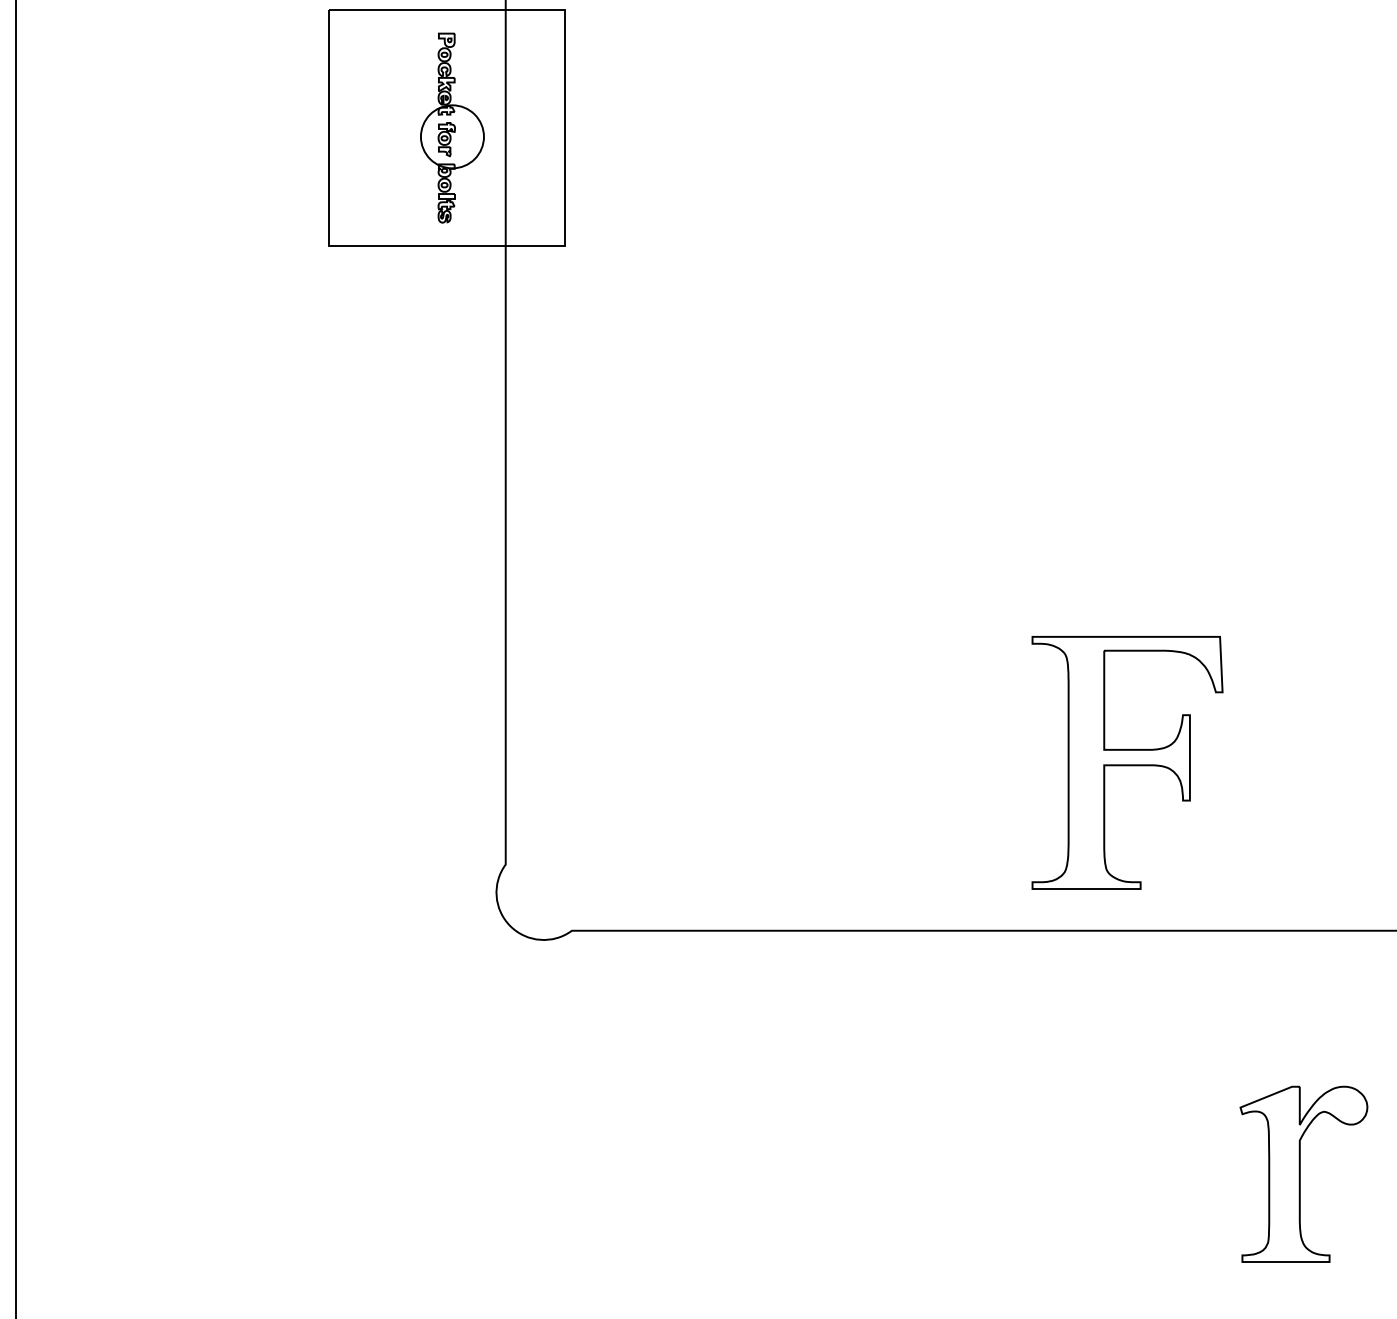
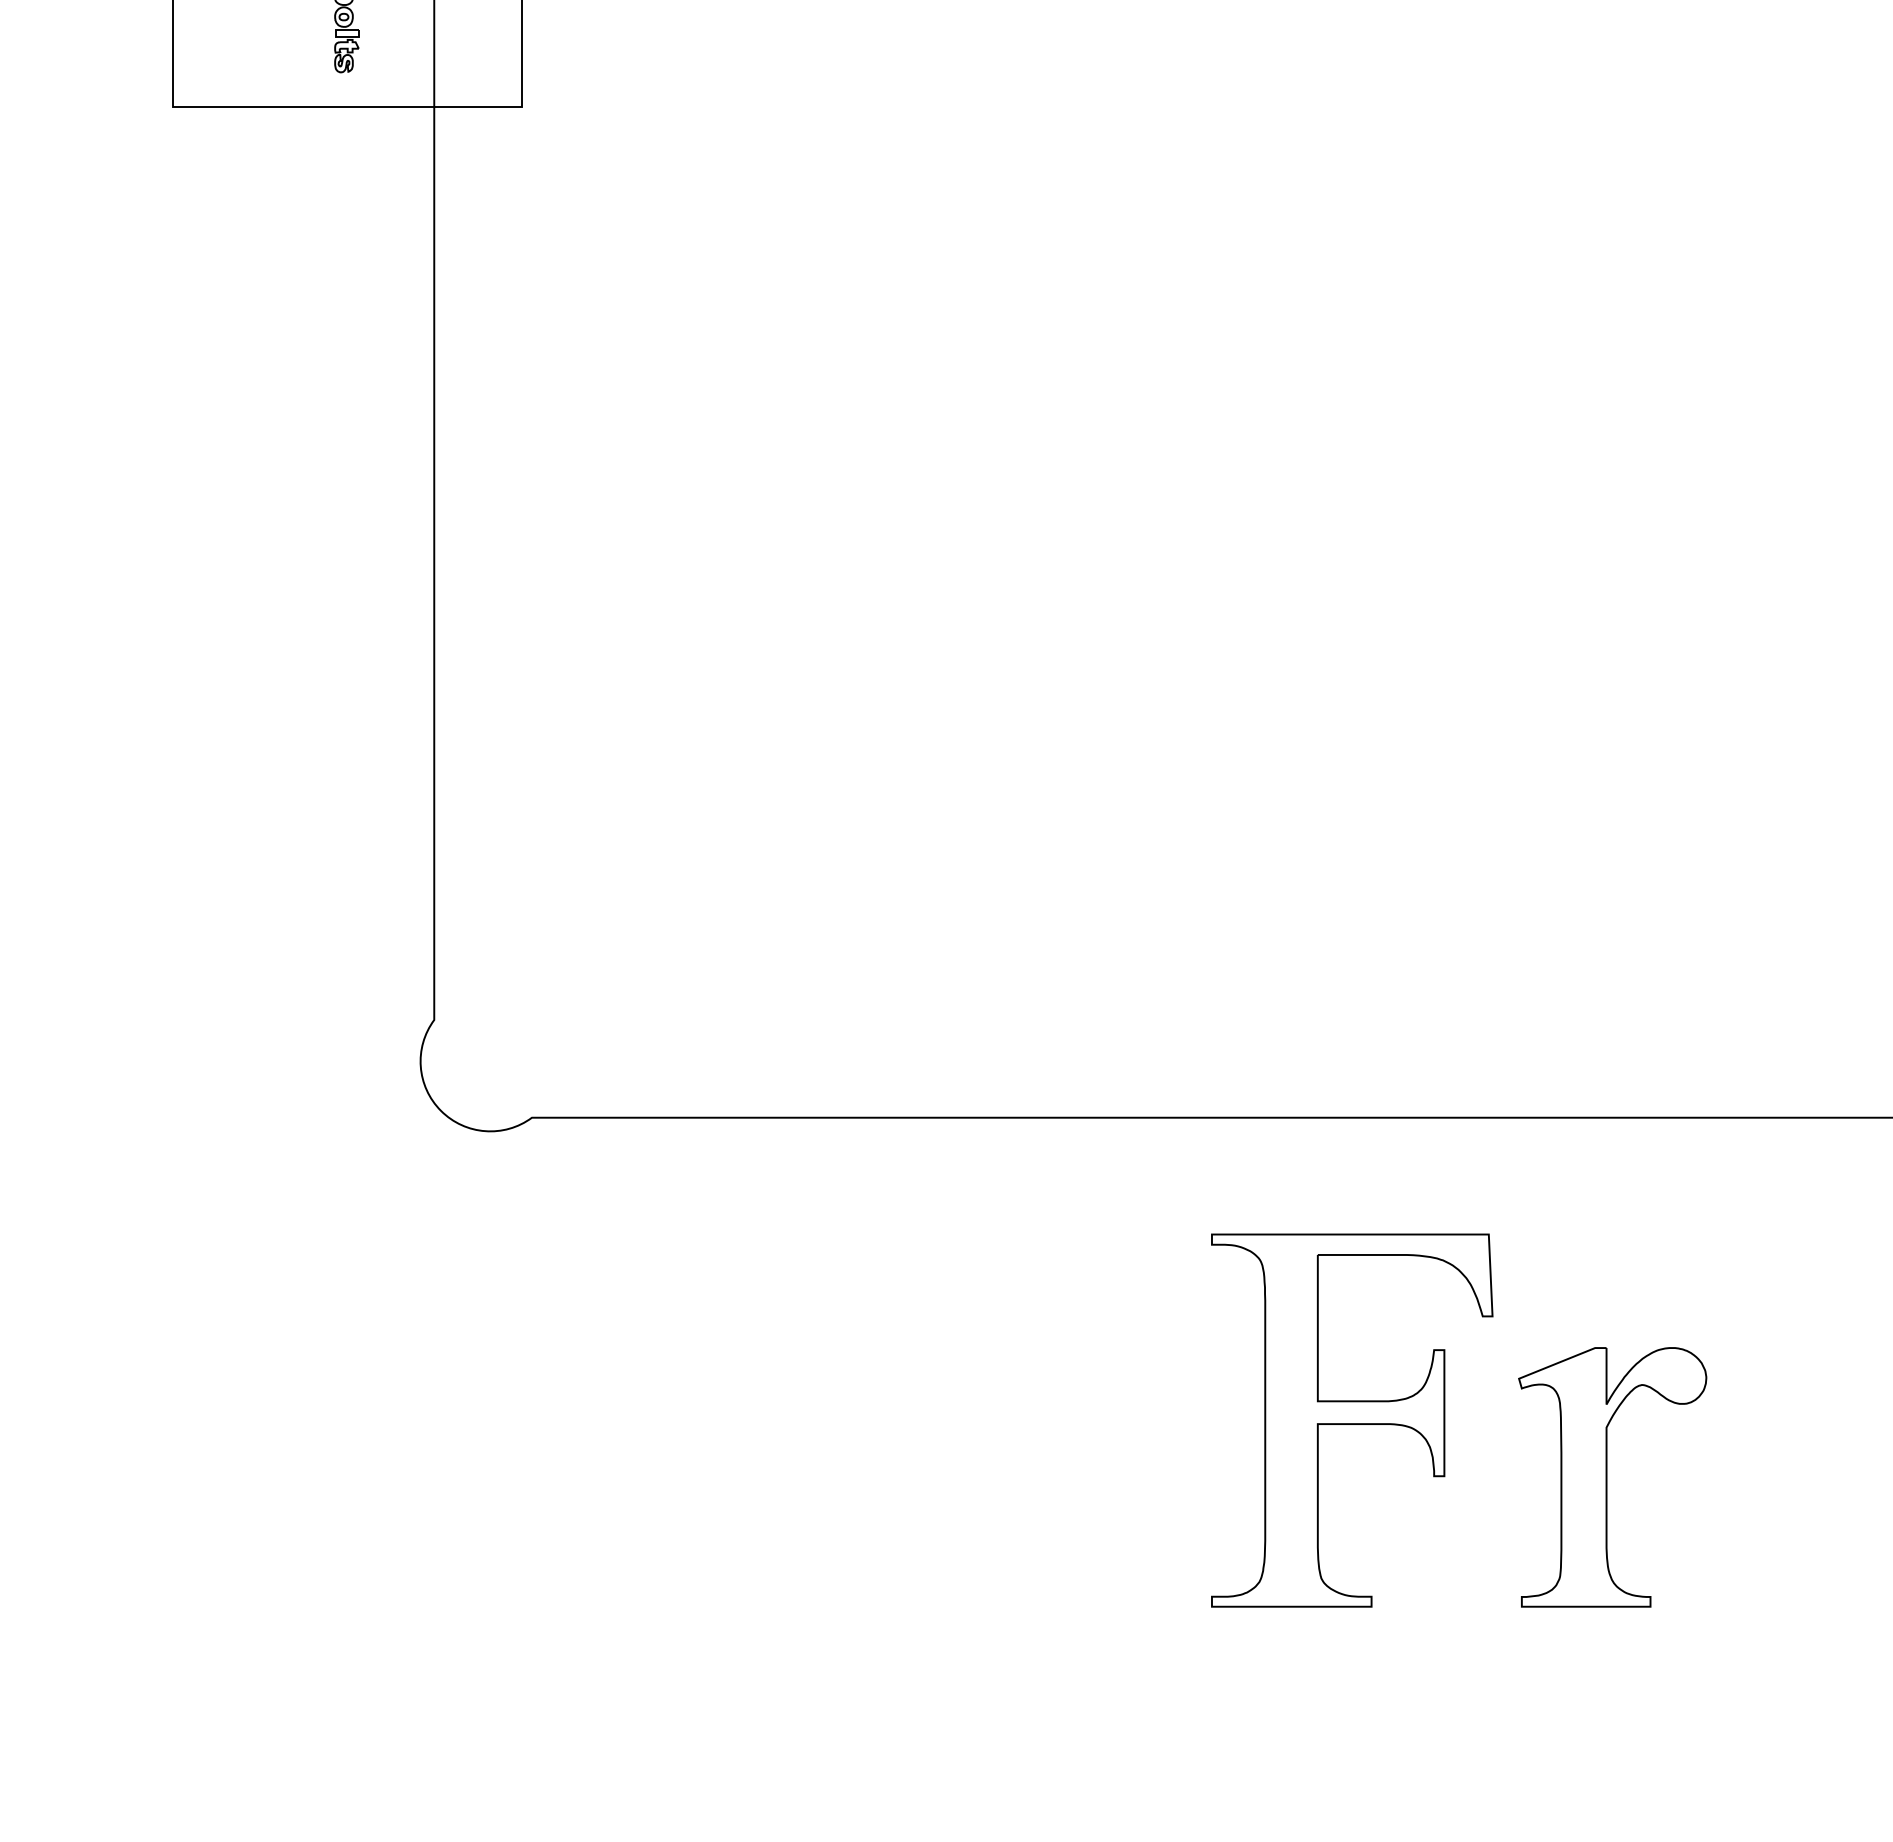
part: (1127, 762) -> (1352, 1419), moved

